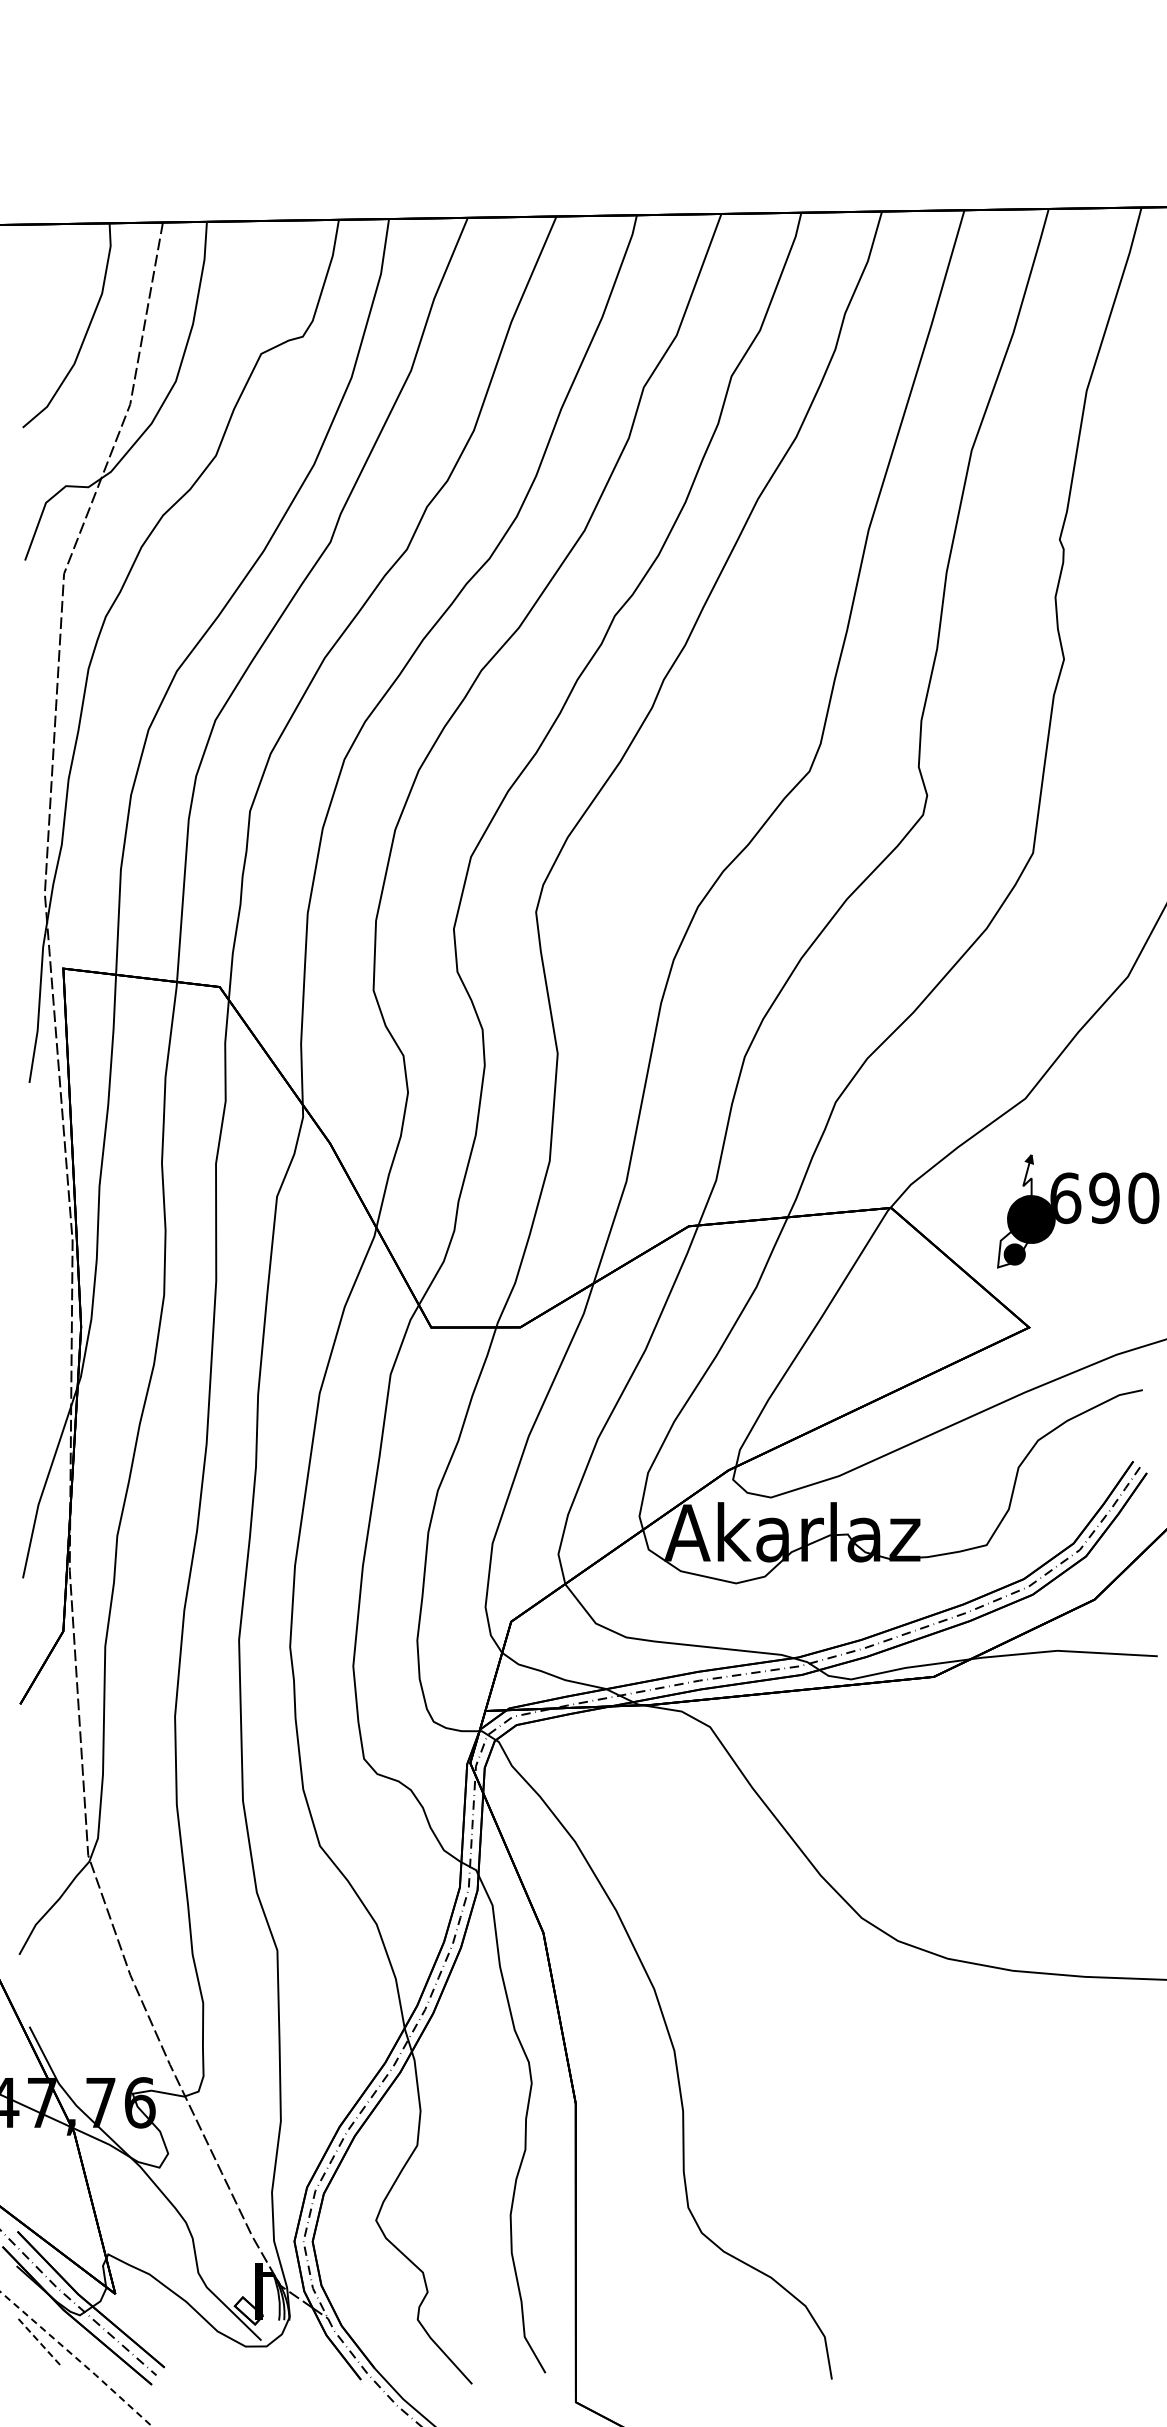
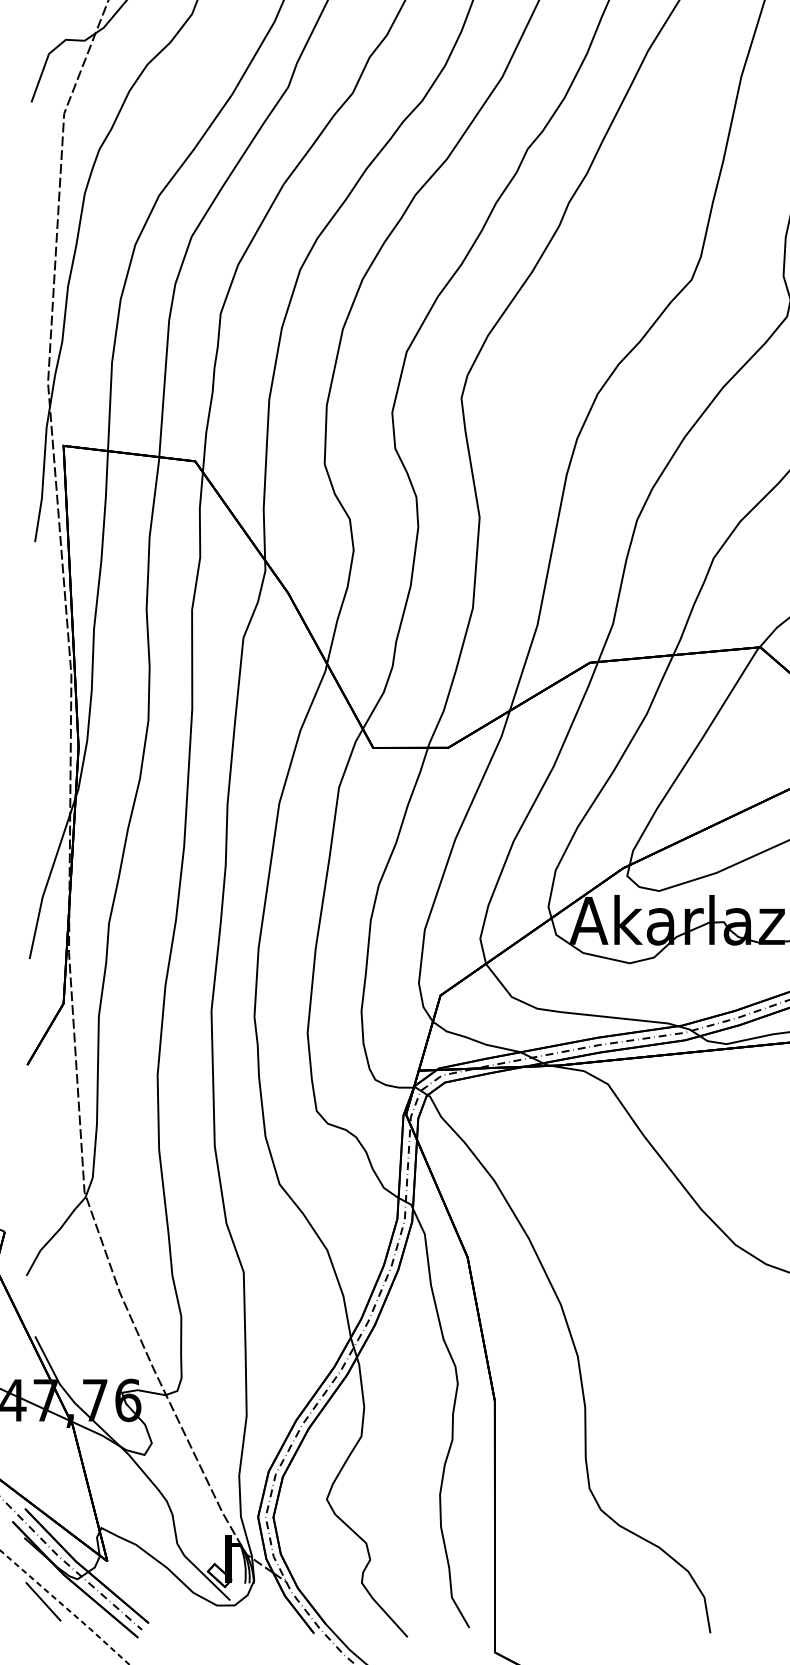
line: (39, 2342) -> (43, 1602), dashed -> solid

